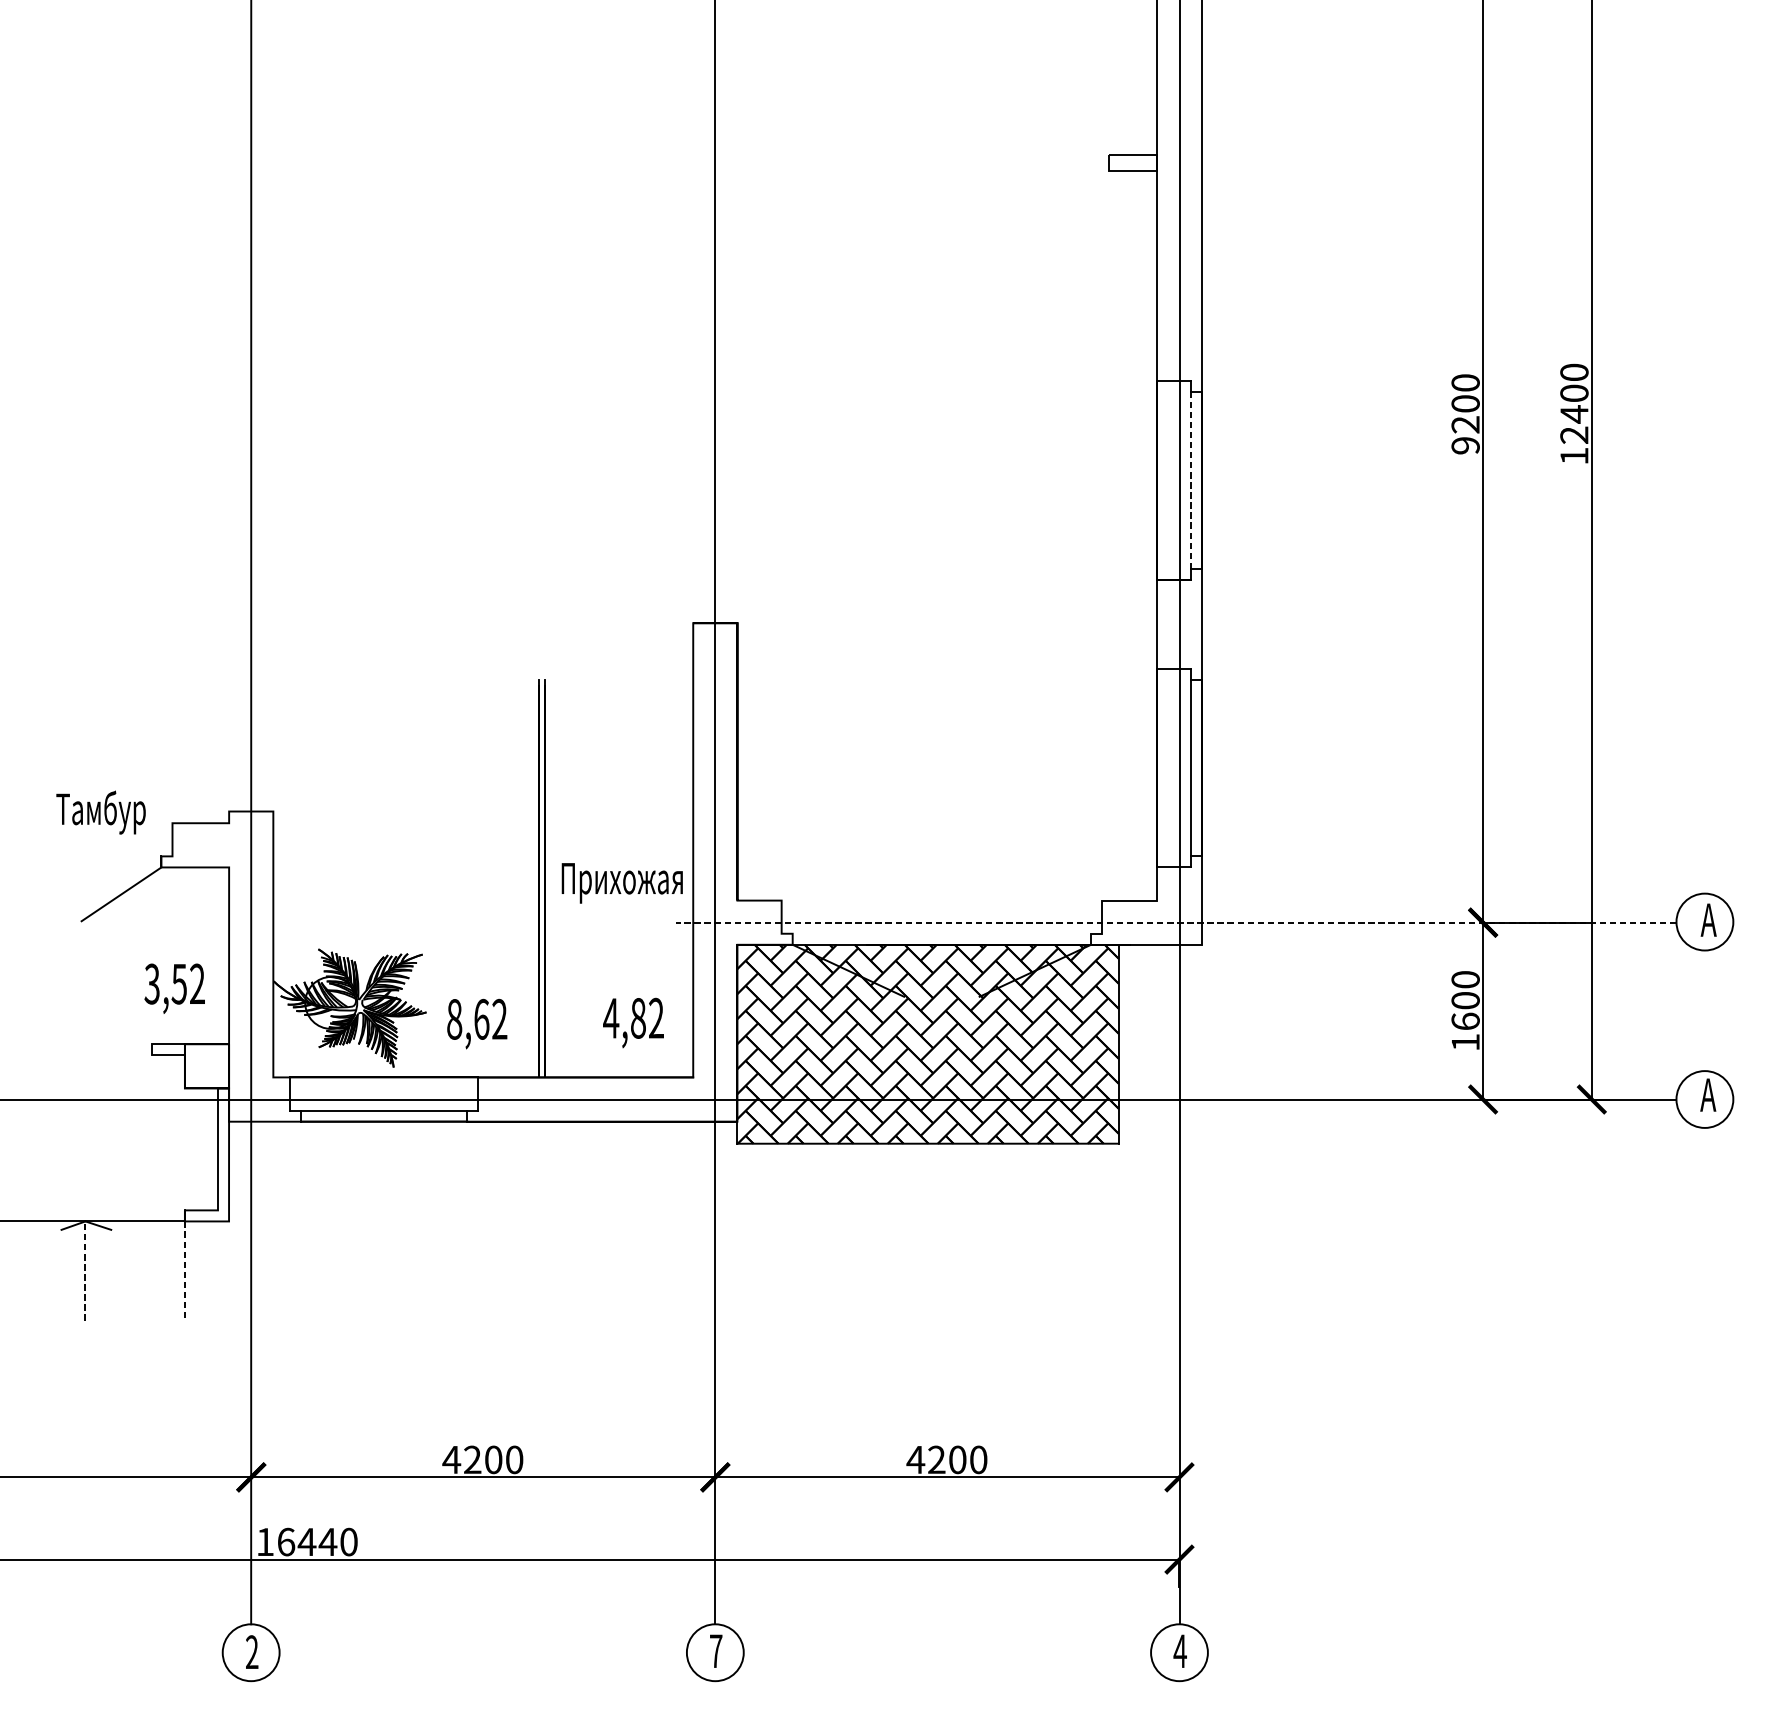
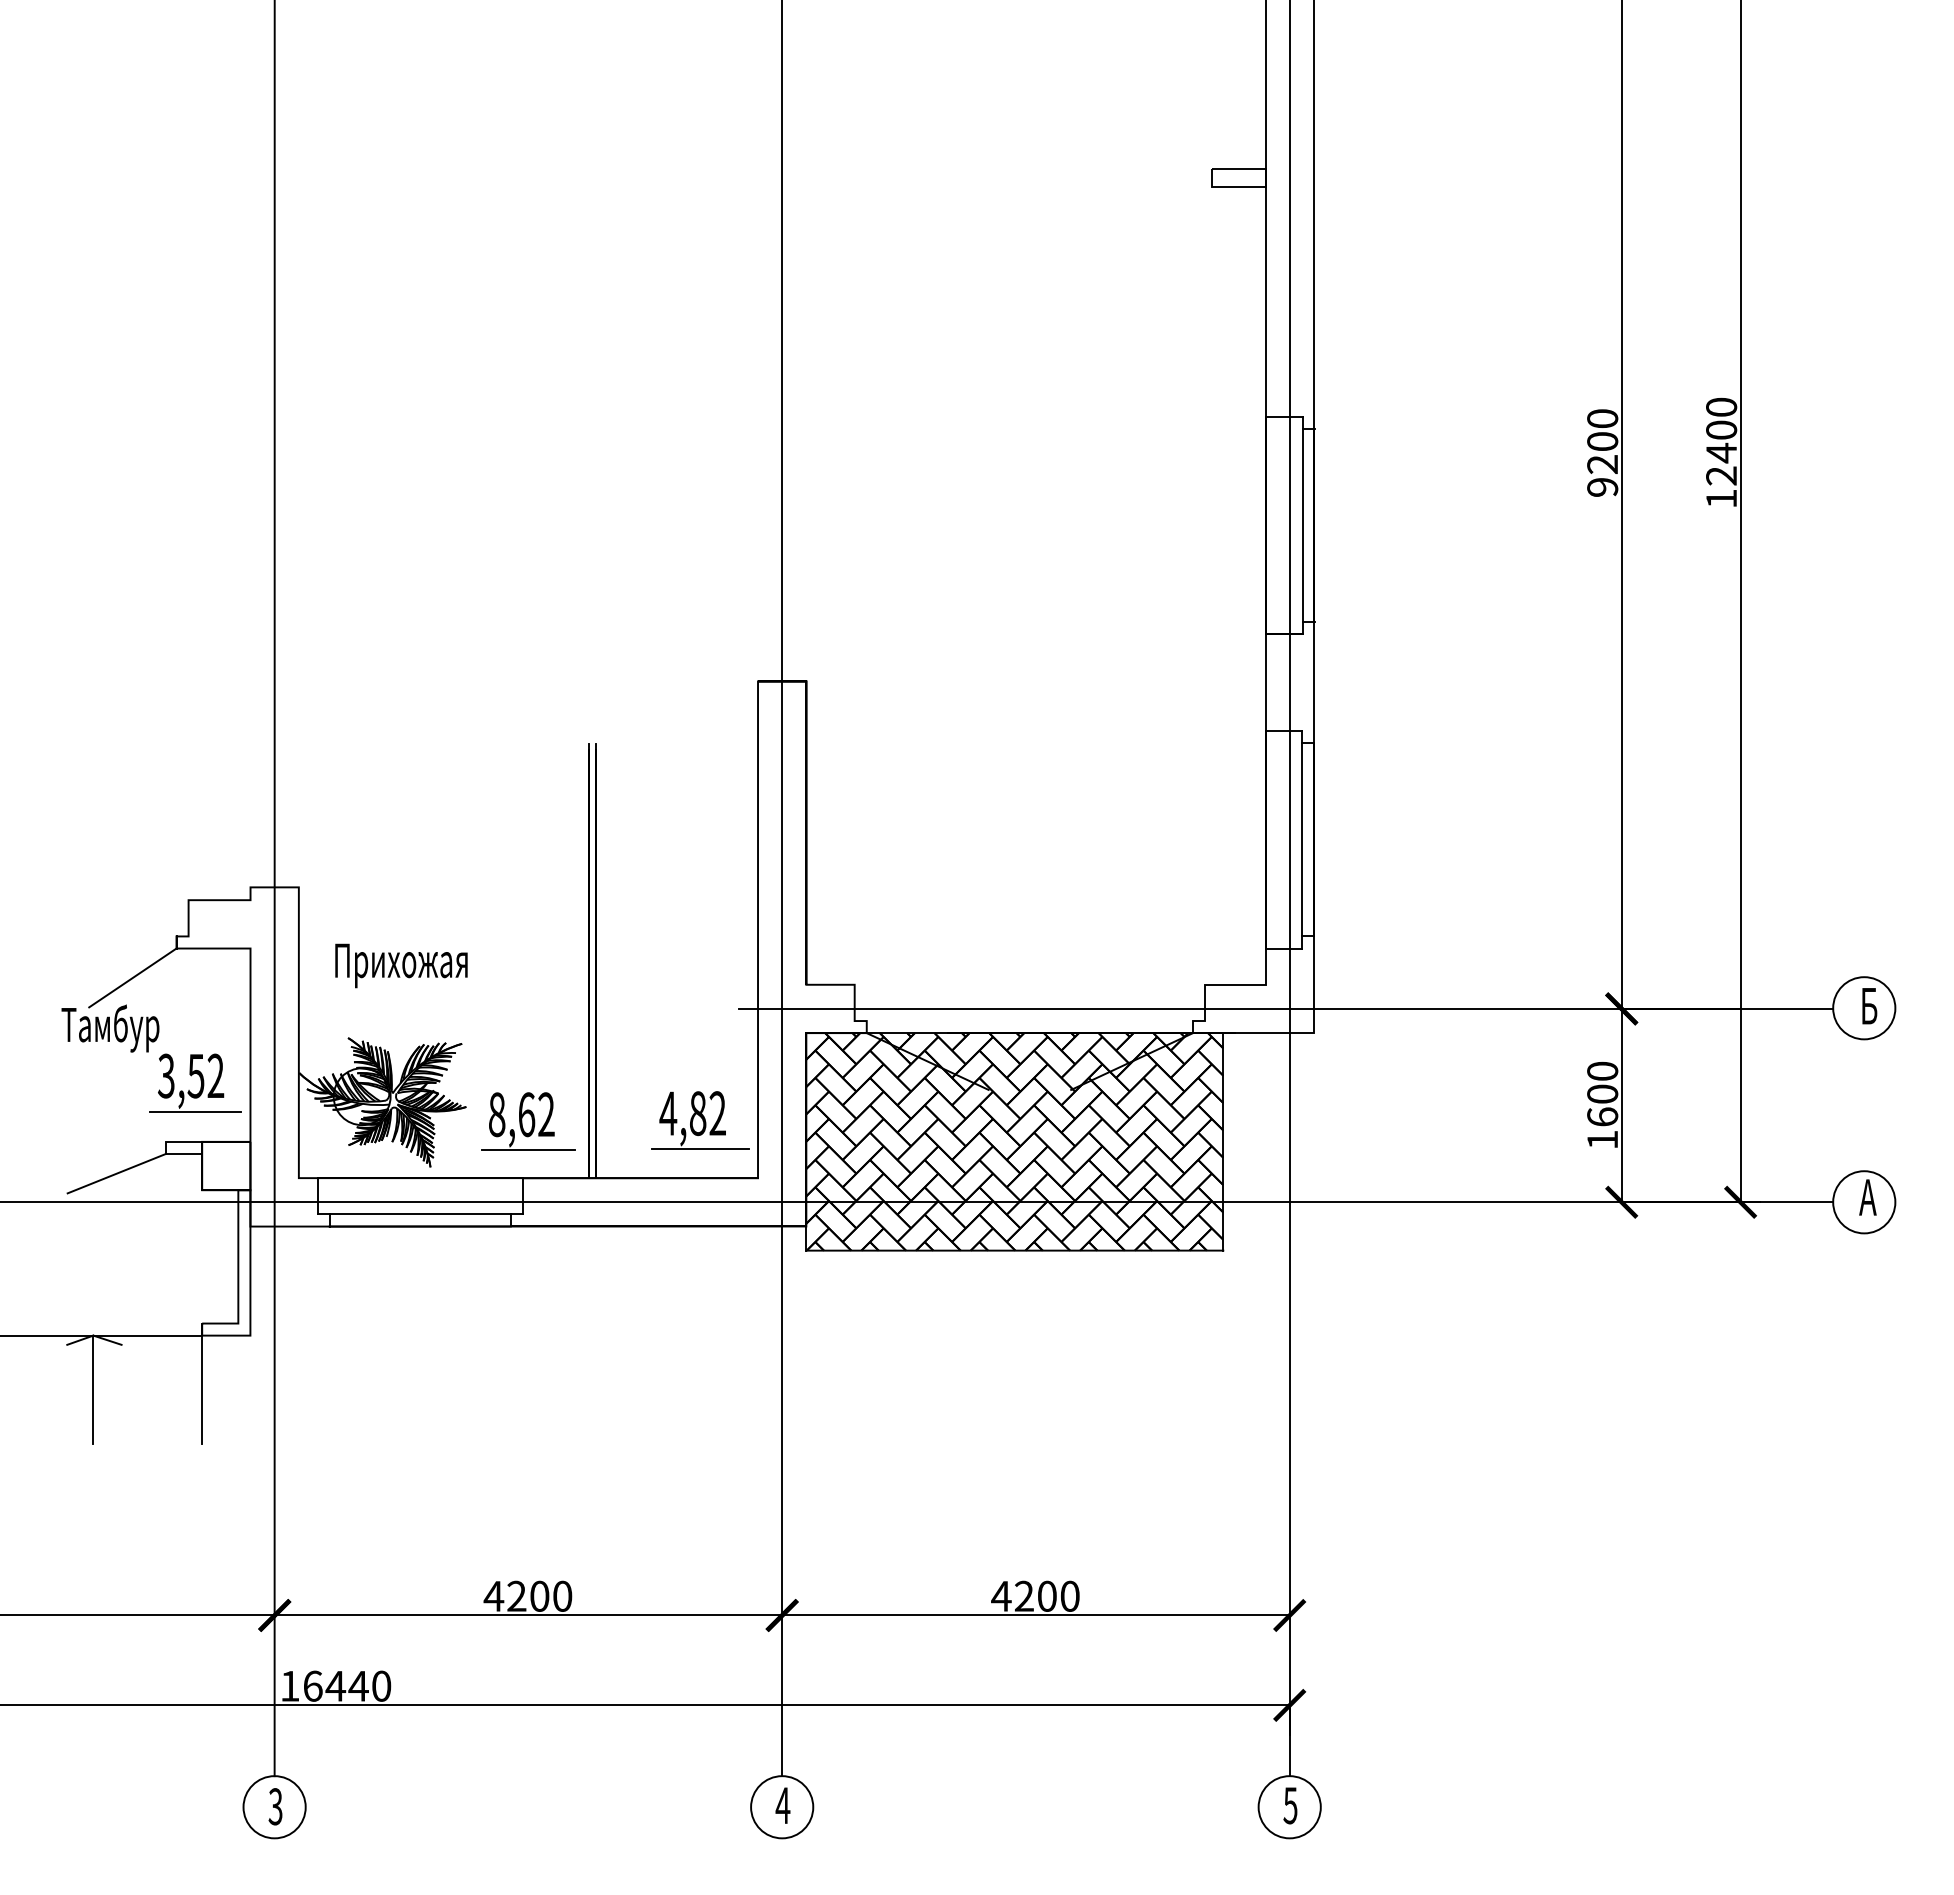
line: (1191, 480) -> (1302, 525), dashed -> solid
text: (101, 812) -> (110, 1028), moved
text: (622, 882) -> (401, 965), moved
text: (1708, 920) -> (1868, 1006), А -> Б
line: (1176, 922) -> (1286, 1008), dashed -> solid
line: (178, 1016) -> (195, 1111), added
line: (639, 1051) -> (699, 1149), added
line: (483, 1052) -> (528, 1150), added
line: (106, 1073) -> (116, 1173), added
line: (85, 1270) -> (93, 1389), dashed -> solid
line: (185, 1271) -> (202, 1390), dashed -> solid
text: (715, 1651) -> (782, 1805), 7 -> 4
text: (1180, 1651) -> (1290, 1805), 4 -> 5
text: (251, 1652) -> (275, 1807), 2 -> 3

